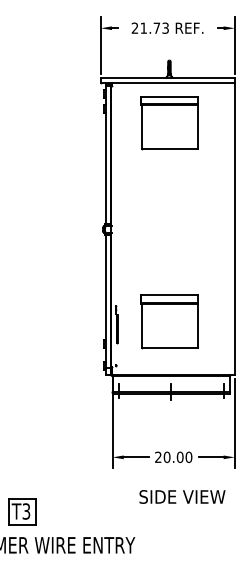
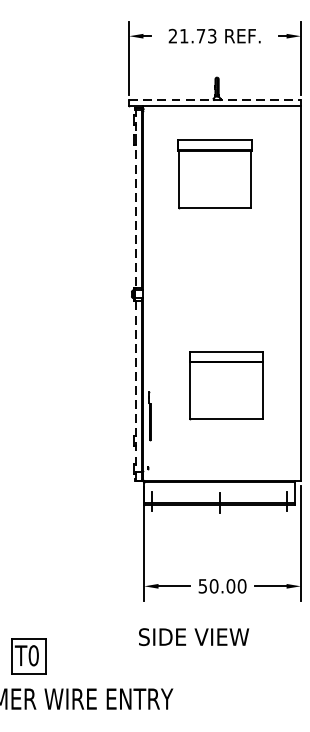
line: (167, 78) -> (214, 100), solid -> dashed
part: (169, 123) -> (214, 174), moved
line: (105, 154) -> (135, 198), solid -> dashed
line: (105, 305) -> (135, 391), solid -> dashed
part: (169, 321) -> (226, 385), moved
text: (158, 457) -> (203, 586), 20.00 -> 50.00
text: (182, 496) -> (194, 636), moved
text: (26, 511) -> (33, 655), T3 -> T0

